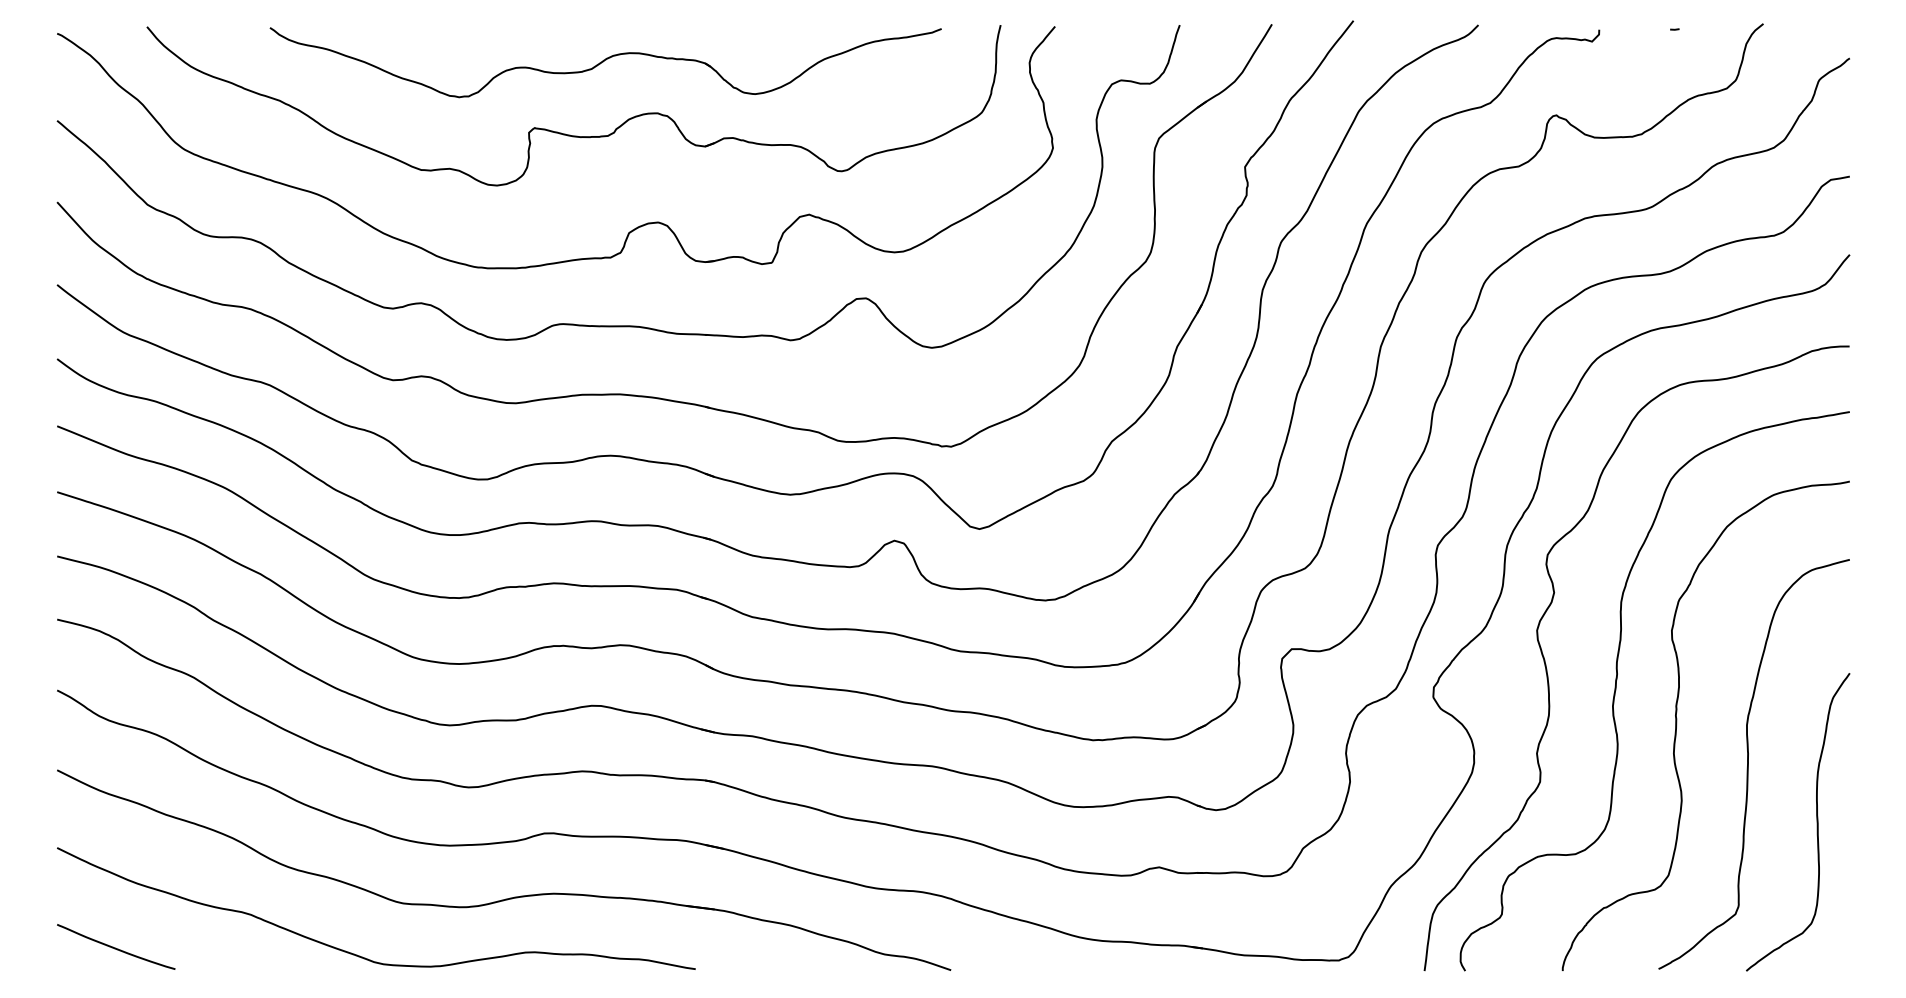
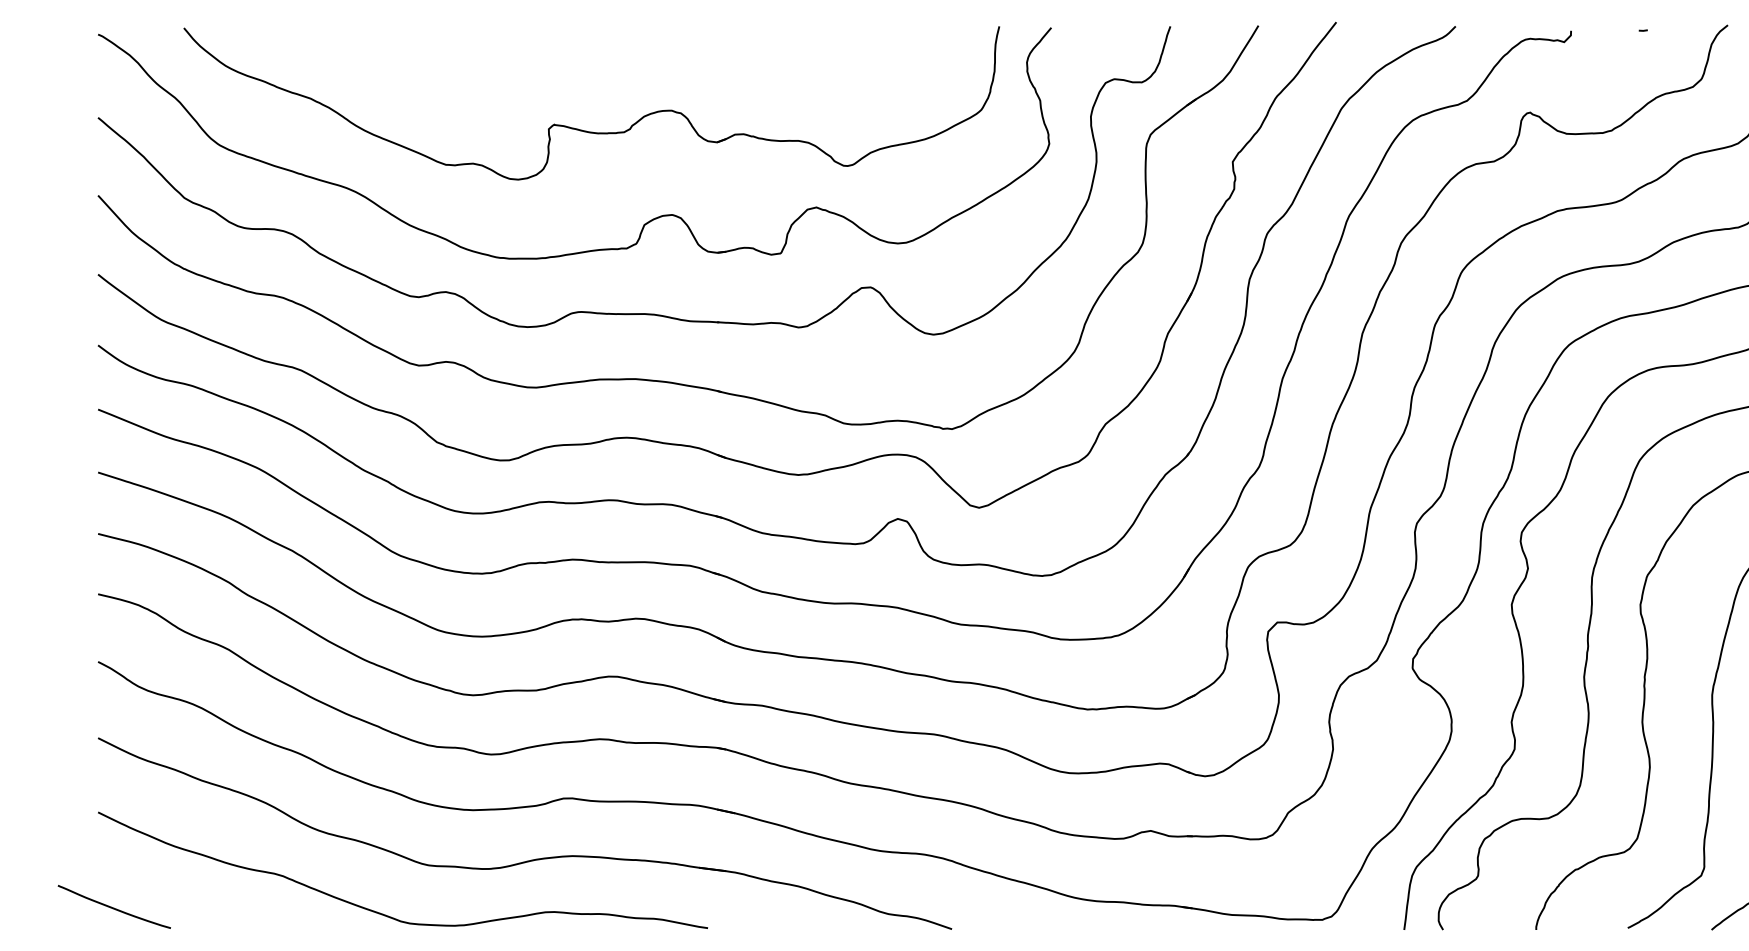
part: (605, 62) -> (621, 62), removed
curve: (115, 947) -> (113, 907), moved

